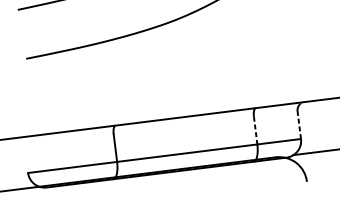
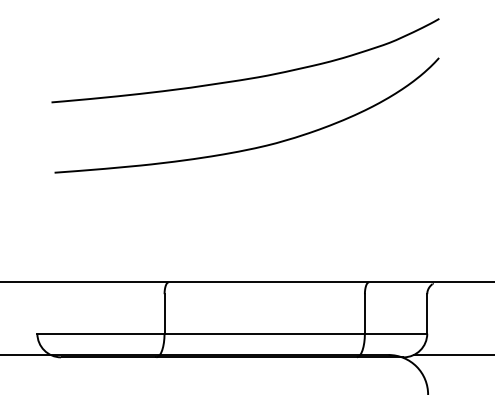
line: (299, 124) -> (427, 313), dashed -> solid
line: (255, 130) -> (364, 313), dashed -> solid

